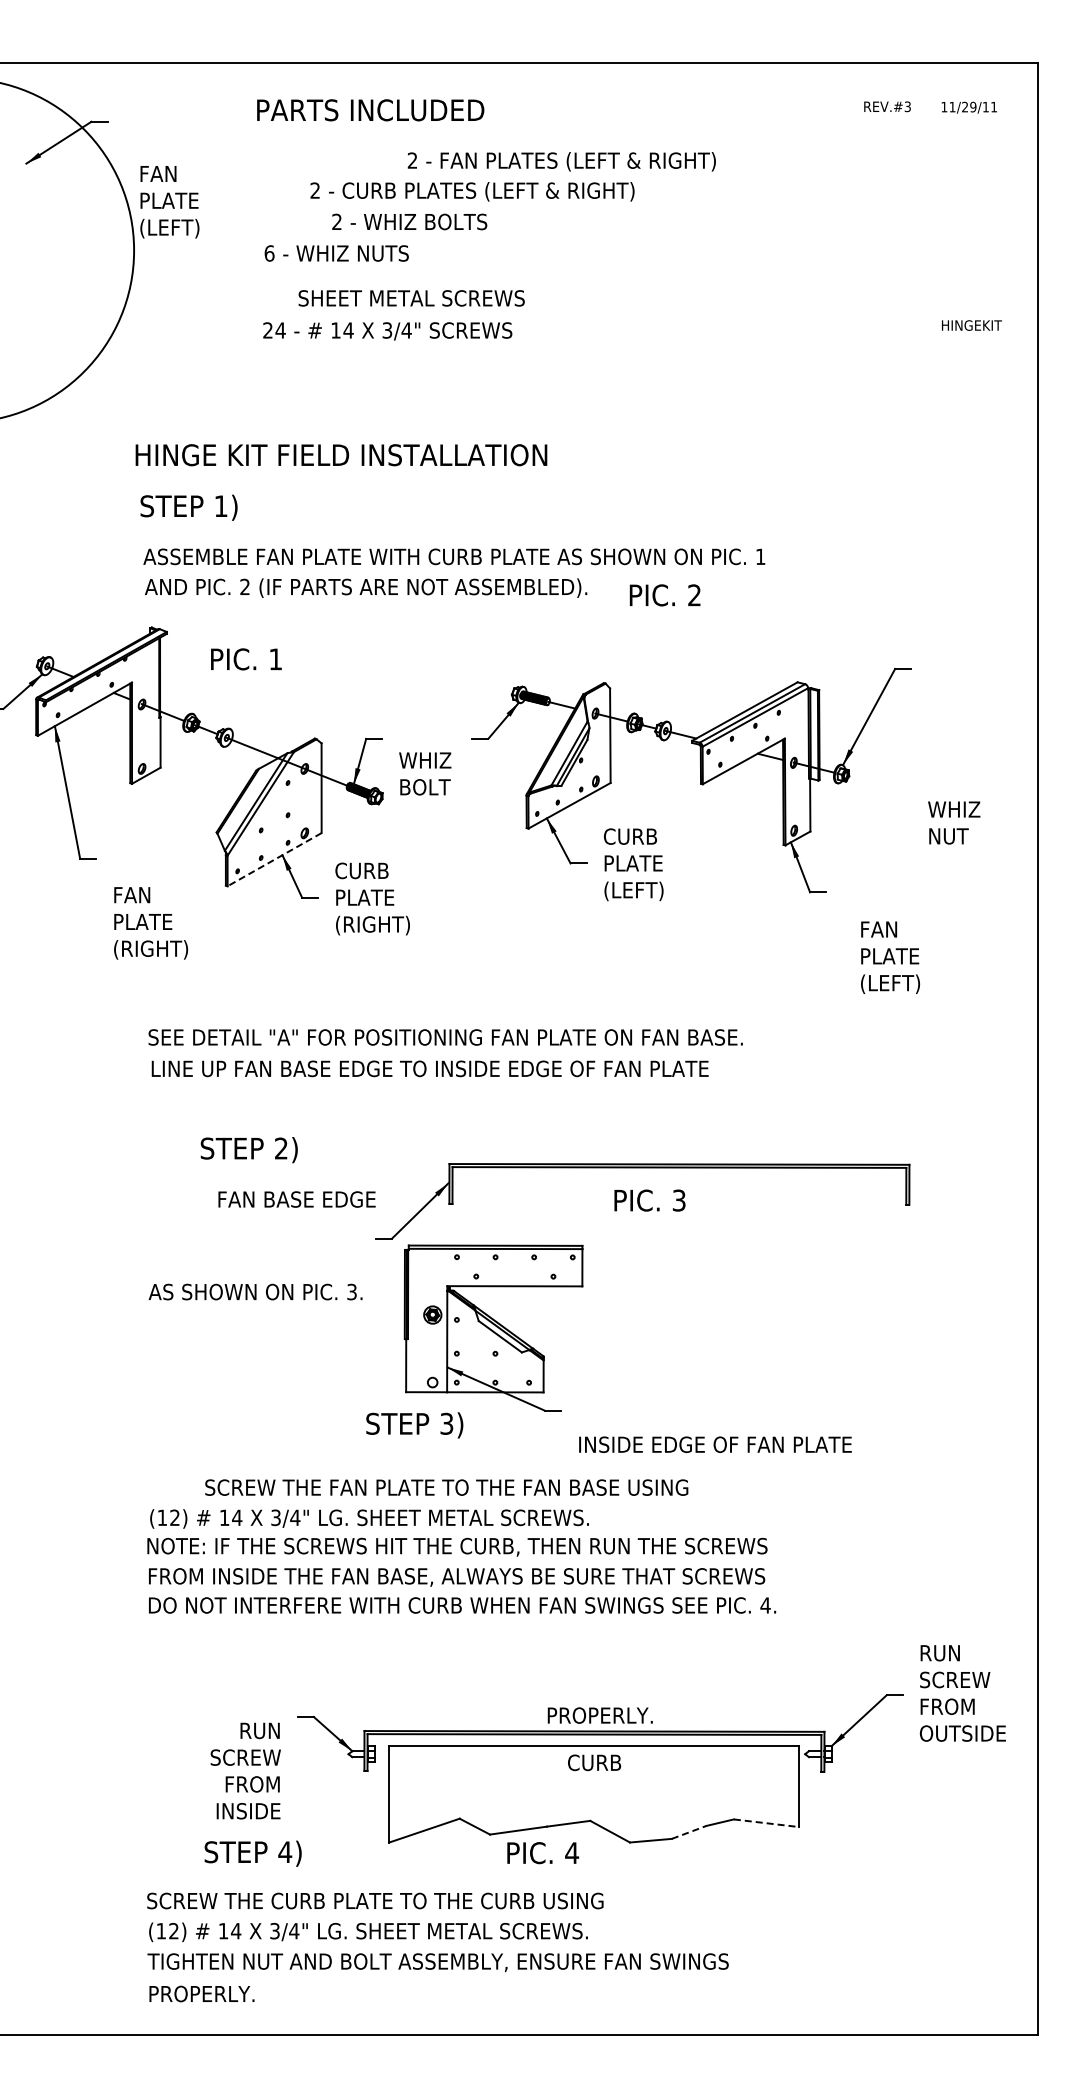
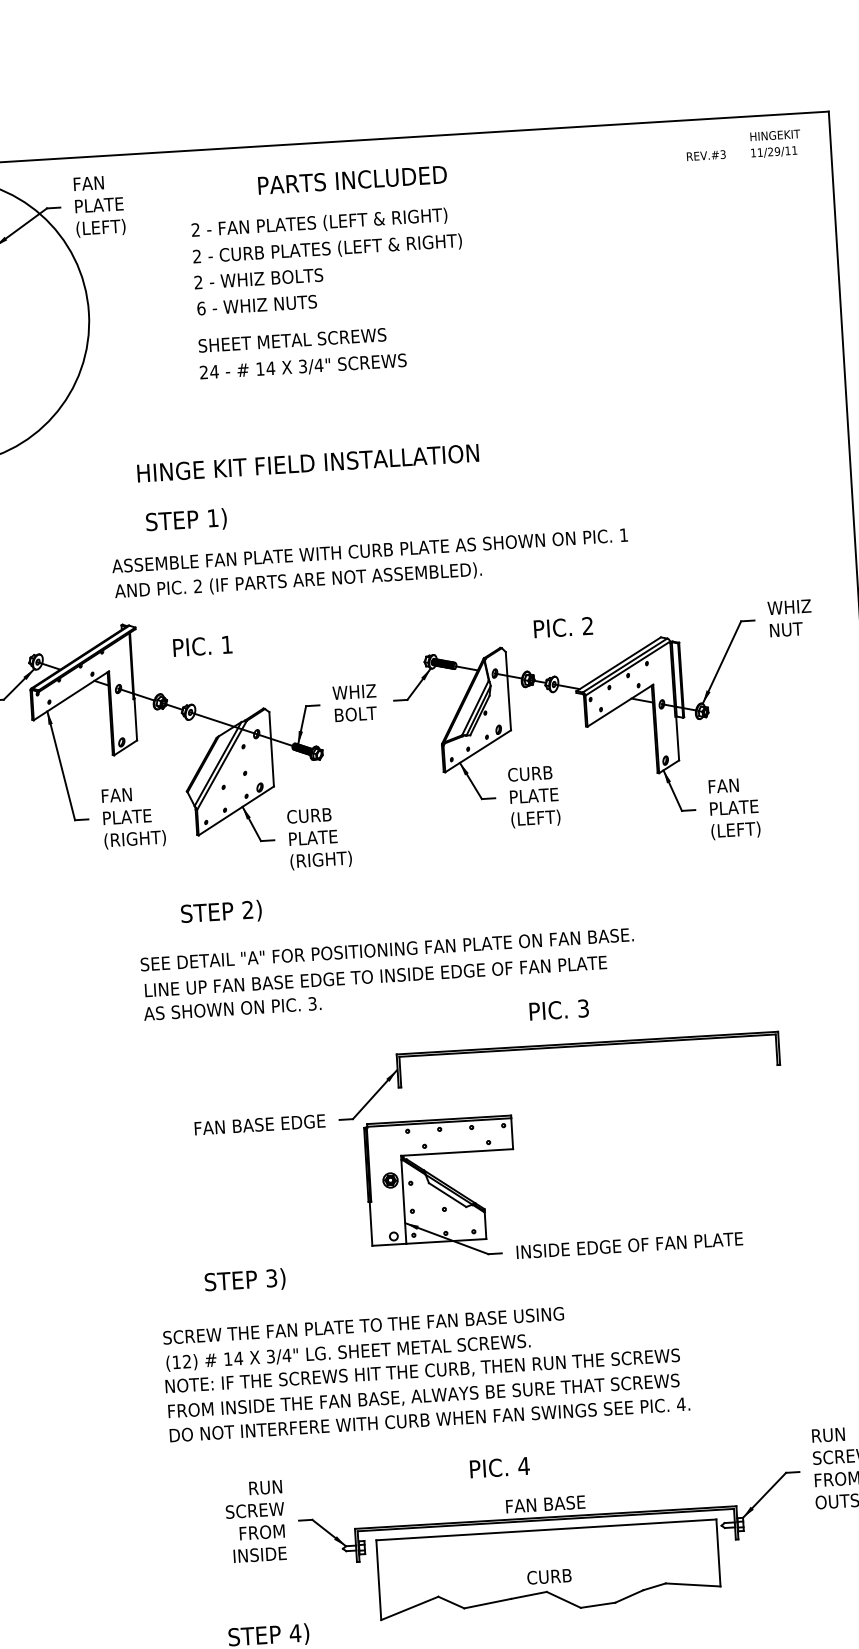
text: (370, 110) -> (352, 180), moved
text: (561, 161) -> (319, 223), moved
text: (472, 191) -> (327, 249), moved
text: (169, 202) -> (99, 206), moved
text: (409, 221) -> (258, 278), moved
text: (411, 298) -> (292, 340), moved
text: (971, 325) -> (774, 135), moved
text: (341, 455) -> (308, 463), moved
text: (188, 507) -> (186, 520), moved
text: (664, 595) -> (562, 627), moved
text: (425, 773) -> (355, 702), moved
text: (954, 822) -> (790, 617), moved
line: (274, 859) -> (236, 810), dashed -> solid
text: (151, 923) -> (134, 817), moved
text: (890, 957) -> (734, 808), moved
text: (248, 1150) -> (220, 913), moved
text: (296, 1199) -> (259, 1124), moved
text: (649, 1200) -> (558, 1009), moved
text: (255, 1291) -> (232, 1008), moved
text: (414, 1425) -> (245, 1281), moved
text: (715, 1444) -> (629, 1245), moved
text: (446, 1487) -> (363, 1325), moved
text: (600, 1715) -> (549, 1504), PROPERLY. -> FAN BASE
text: (594, 1762) -> (549, 1576), moved
text: (245, 1770) -> (255, 1521), moved
line: (766, 1823) -> (693, 1585), dashed -> solid
line: (689, 1832) -> (629, 1596), dashed -> solid
text: (543, 1853) -> (500, 1467), moved

